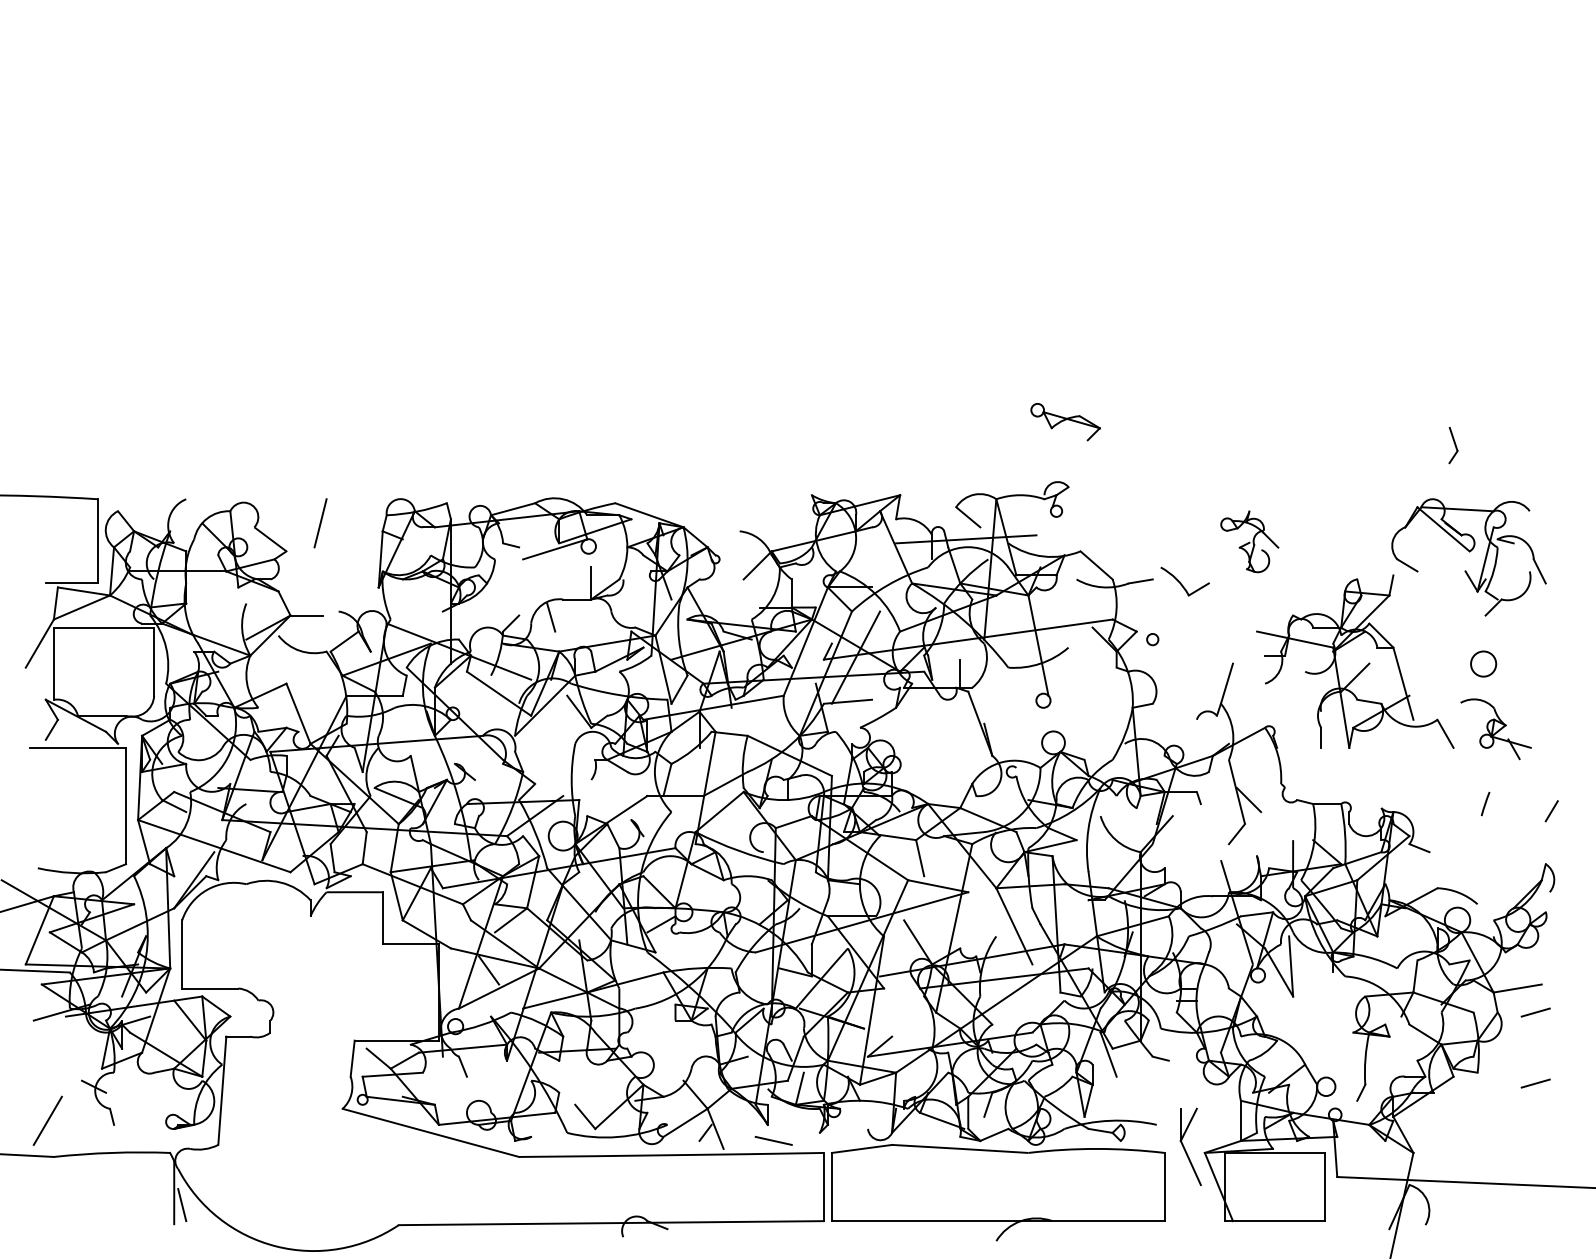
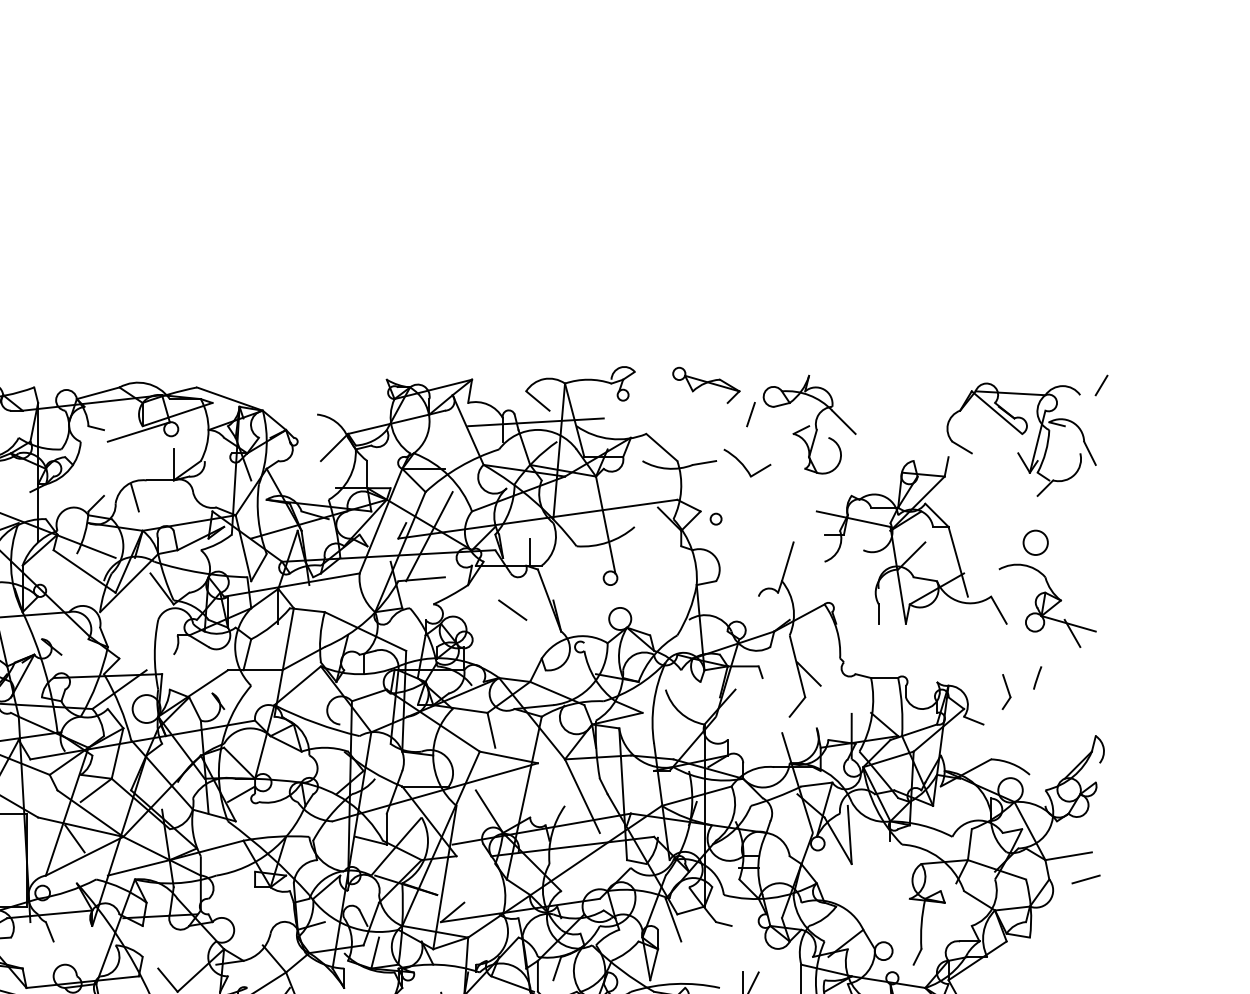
part: (1065, 422) -> (706, 385), moved
part: (1453, 445) -> (1006, 691), moved
line: (1188, 531) -> (750, 414), added
part: (1249, 541) -> (809, 424), size x1.67
part: (1495, 728) -> (1047, 605), size x1.43
line: (942, 733) -> (513, 609), added
line: (1551, 811) -> (1101, 385), moved
line: (1535, 1083) -> (1085, 947), removed

